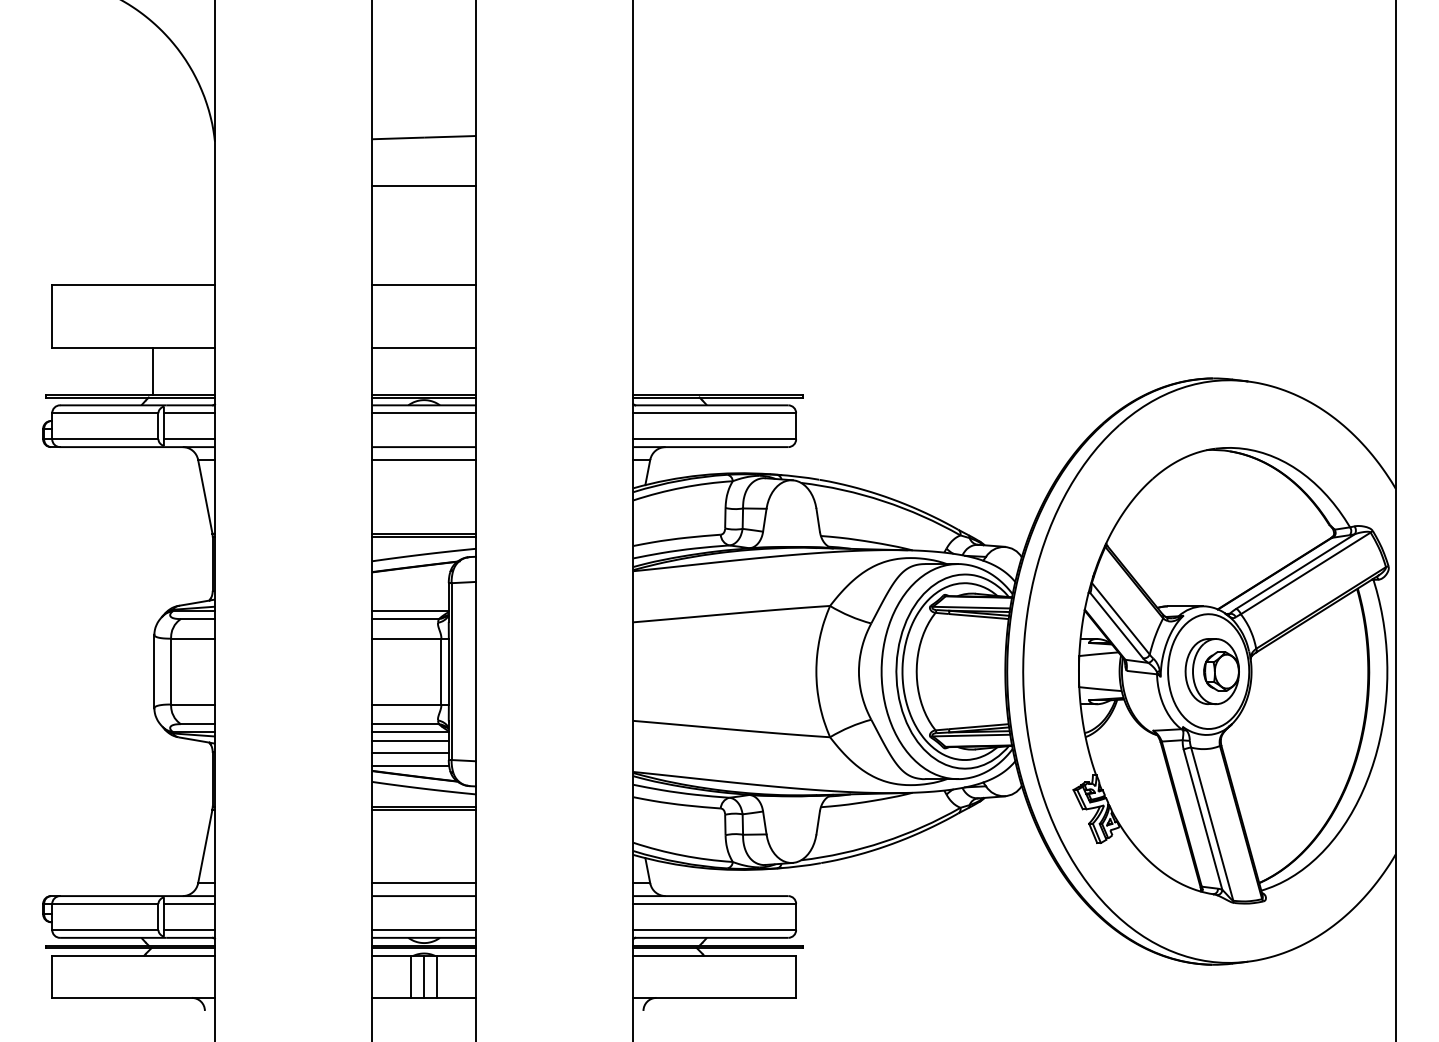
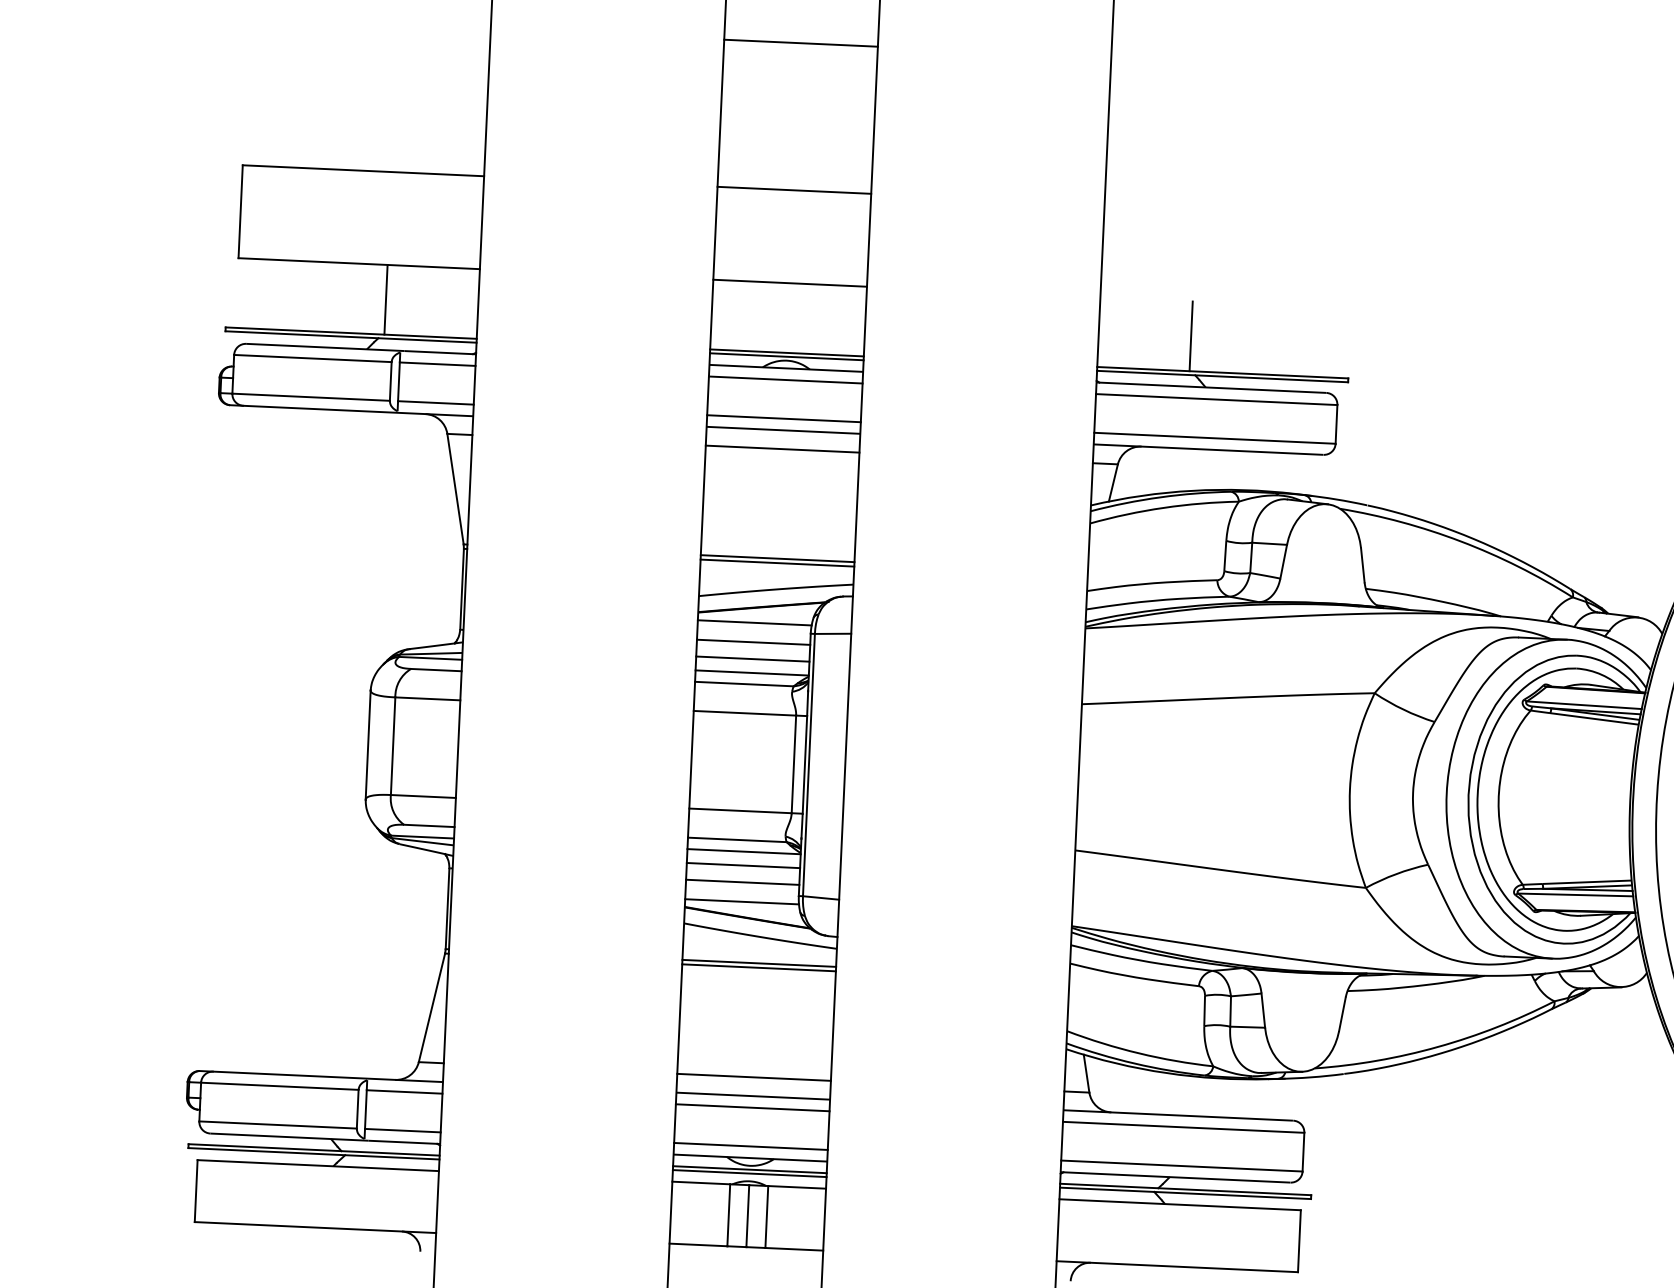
line: (695, 370) -> (1190, 334), added
line: (424, 439) -> (784, 419), added
line: (410, 577) -> (754, 622), added
line: (410, 590) -> (753, 642), added
line: (410, 602) -> (752, 659), added
line: (424, 903) -> (753, 1107), added

